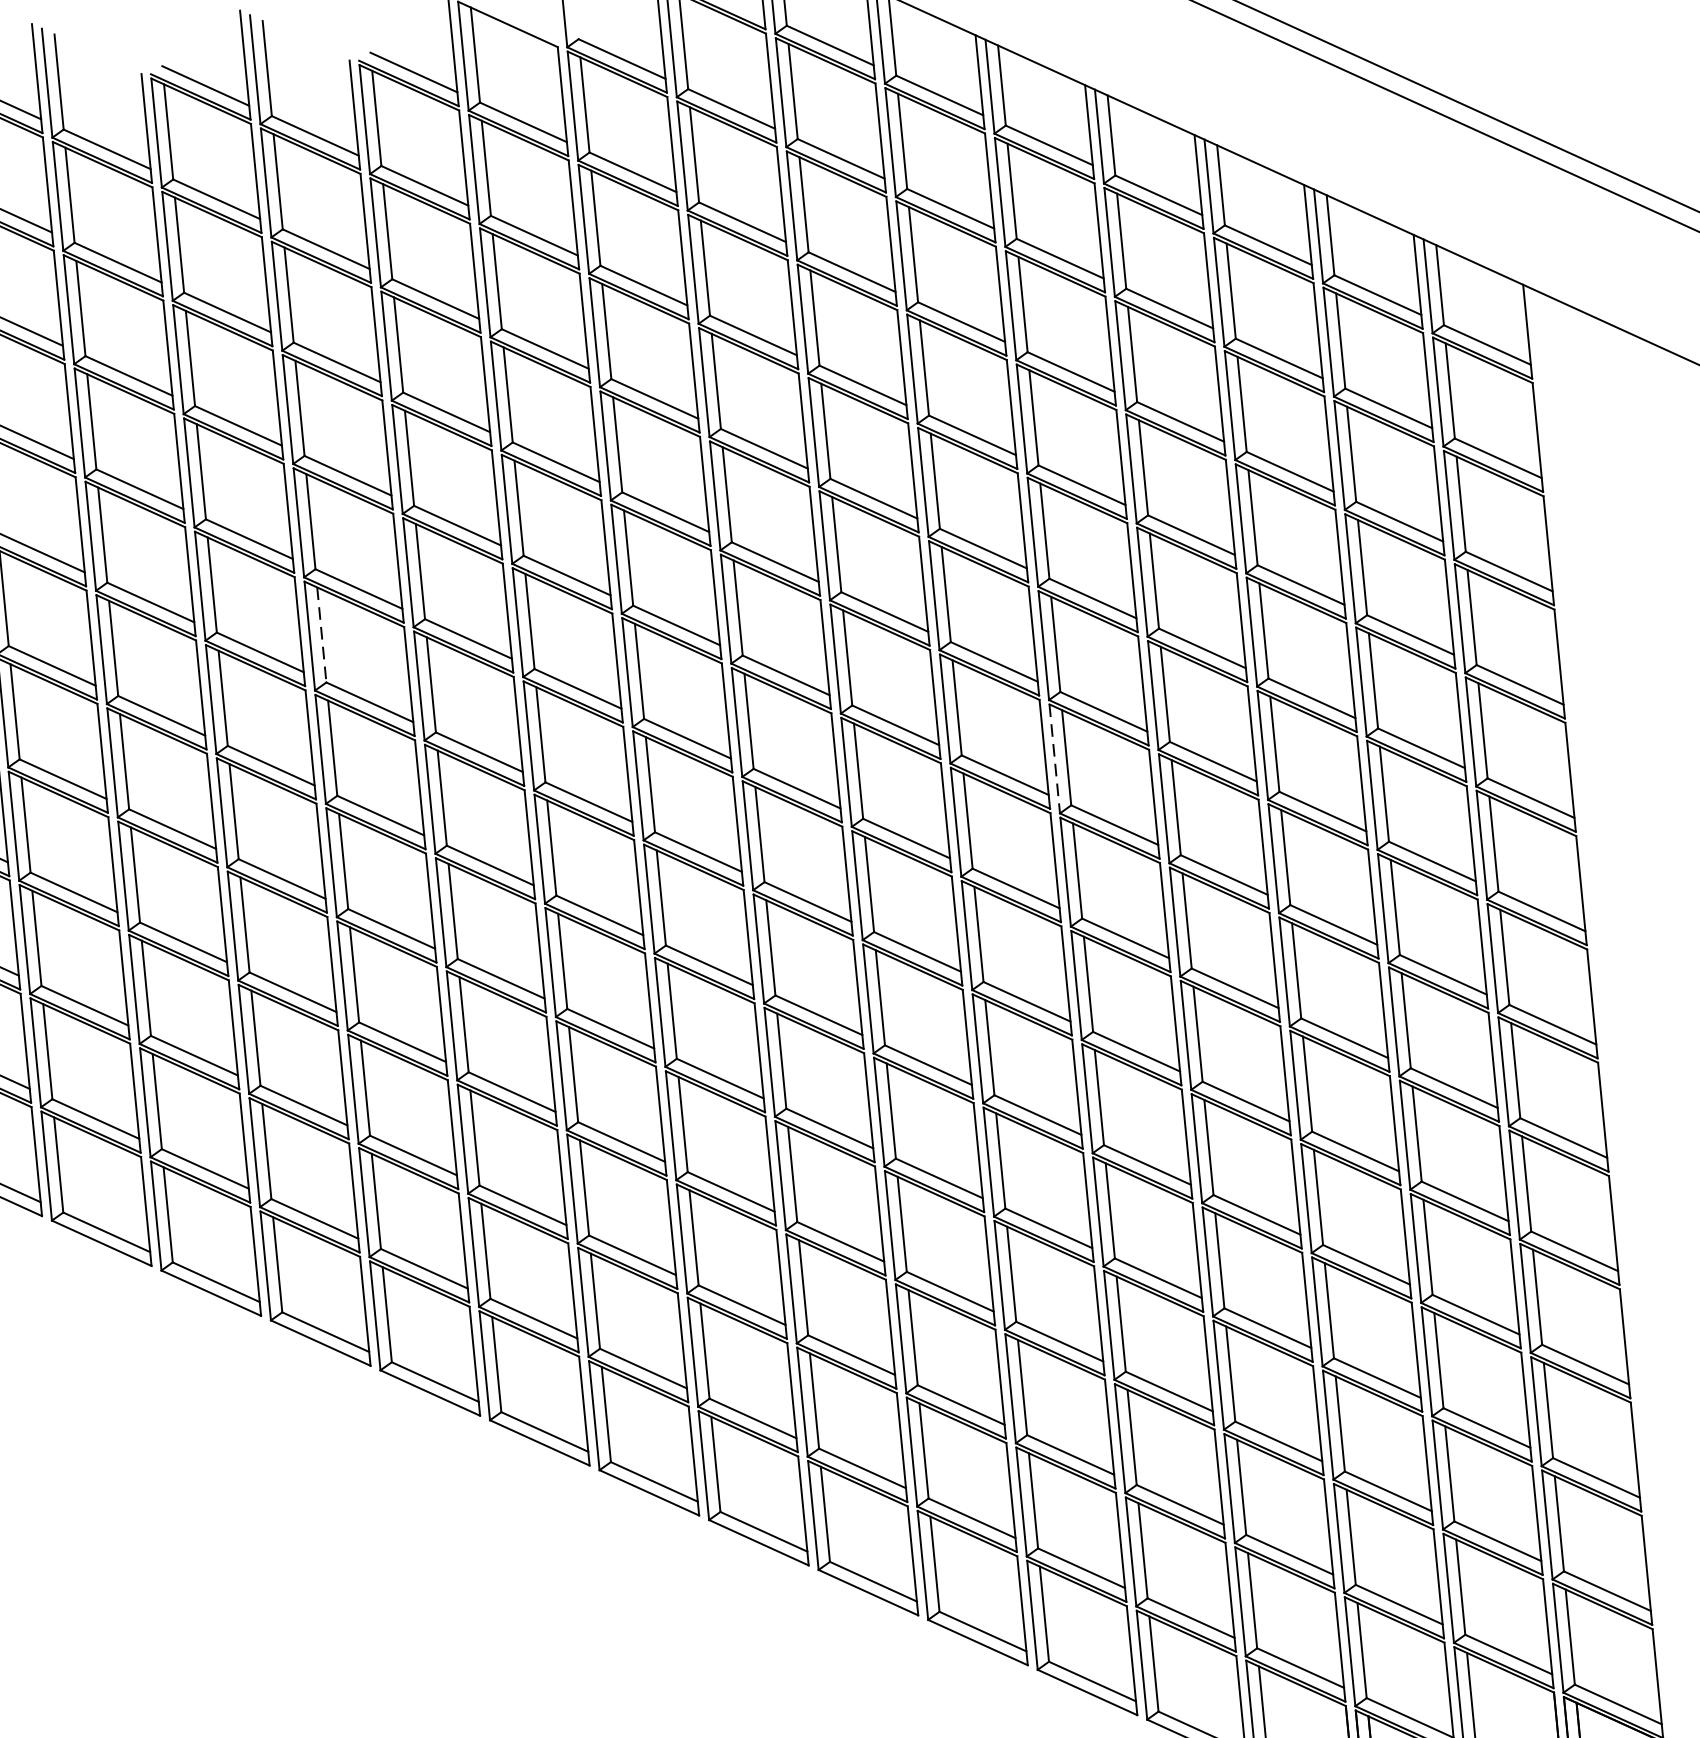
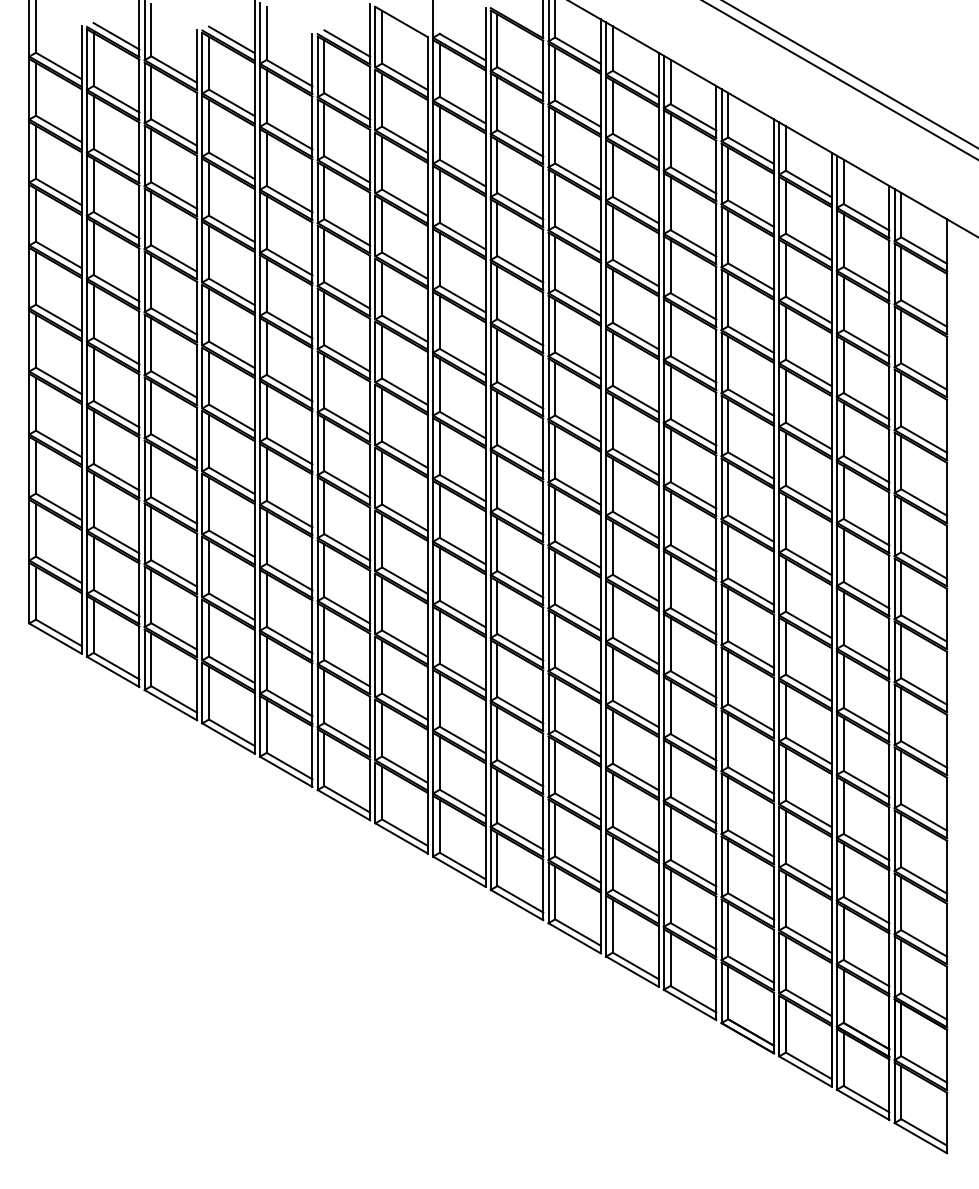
line: (321, 635) -> (266, 348), dashed -> solid
line: (1054, 760) -> (663, 456), dashed -> solid

